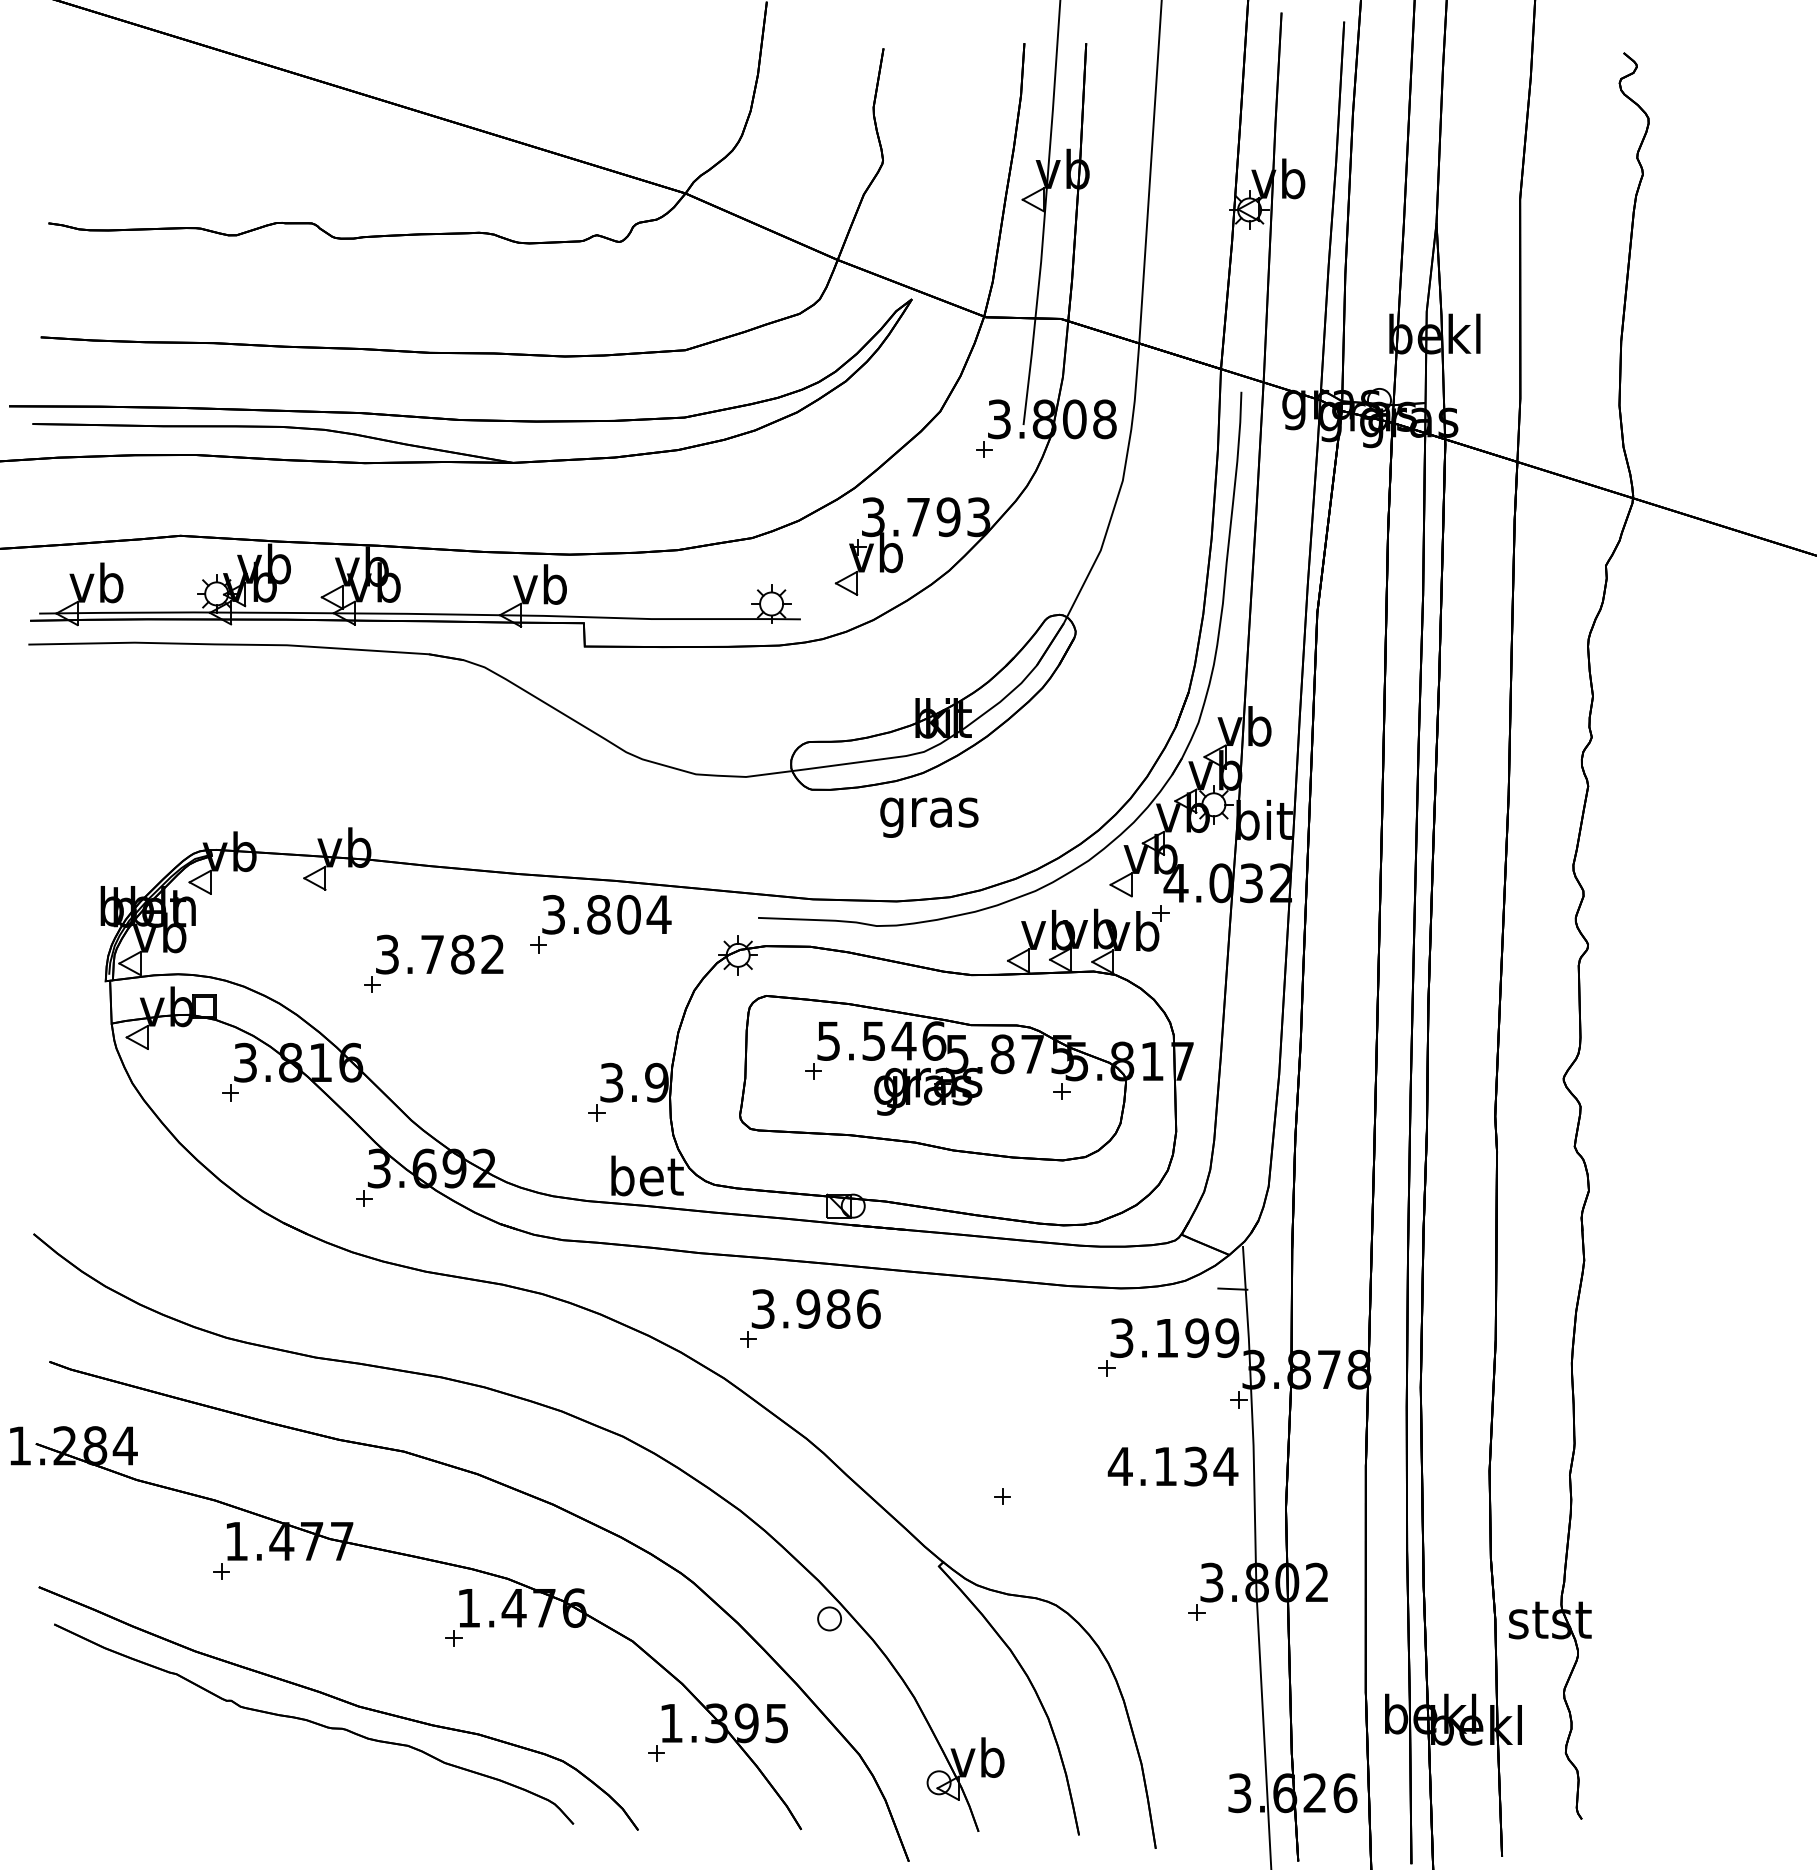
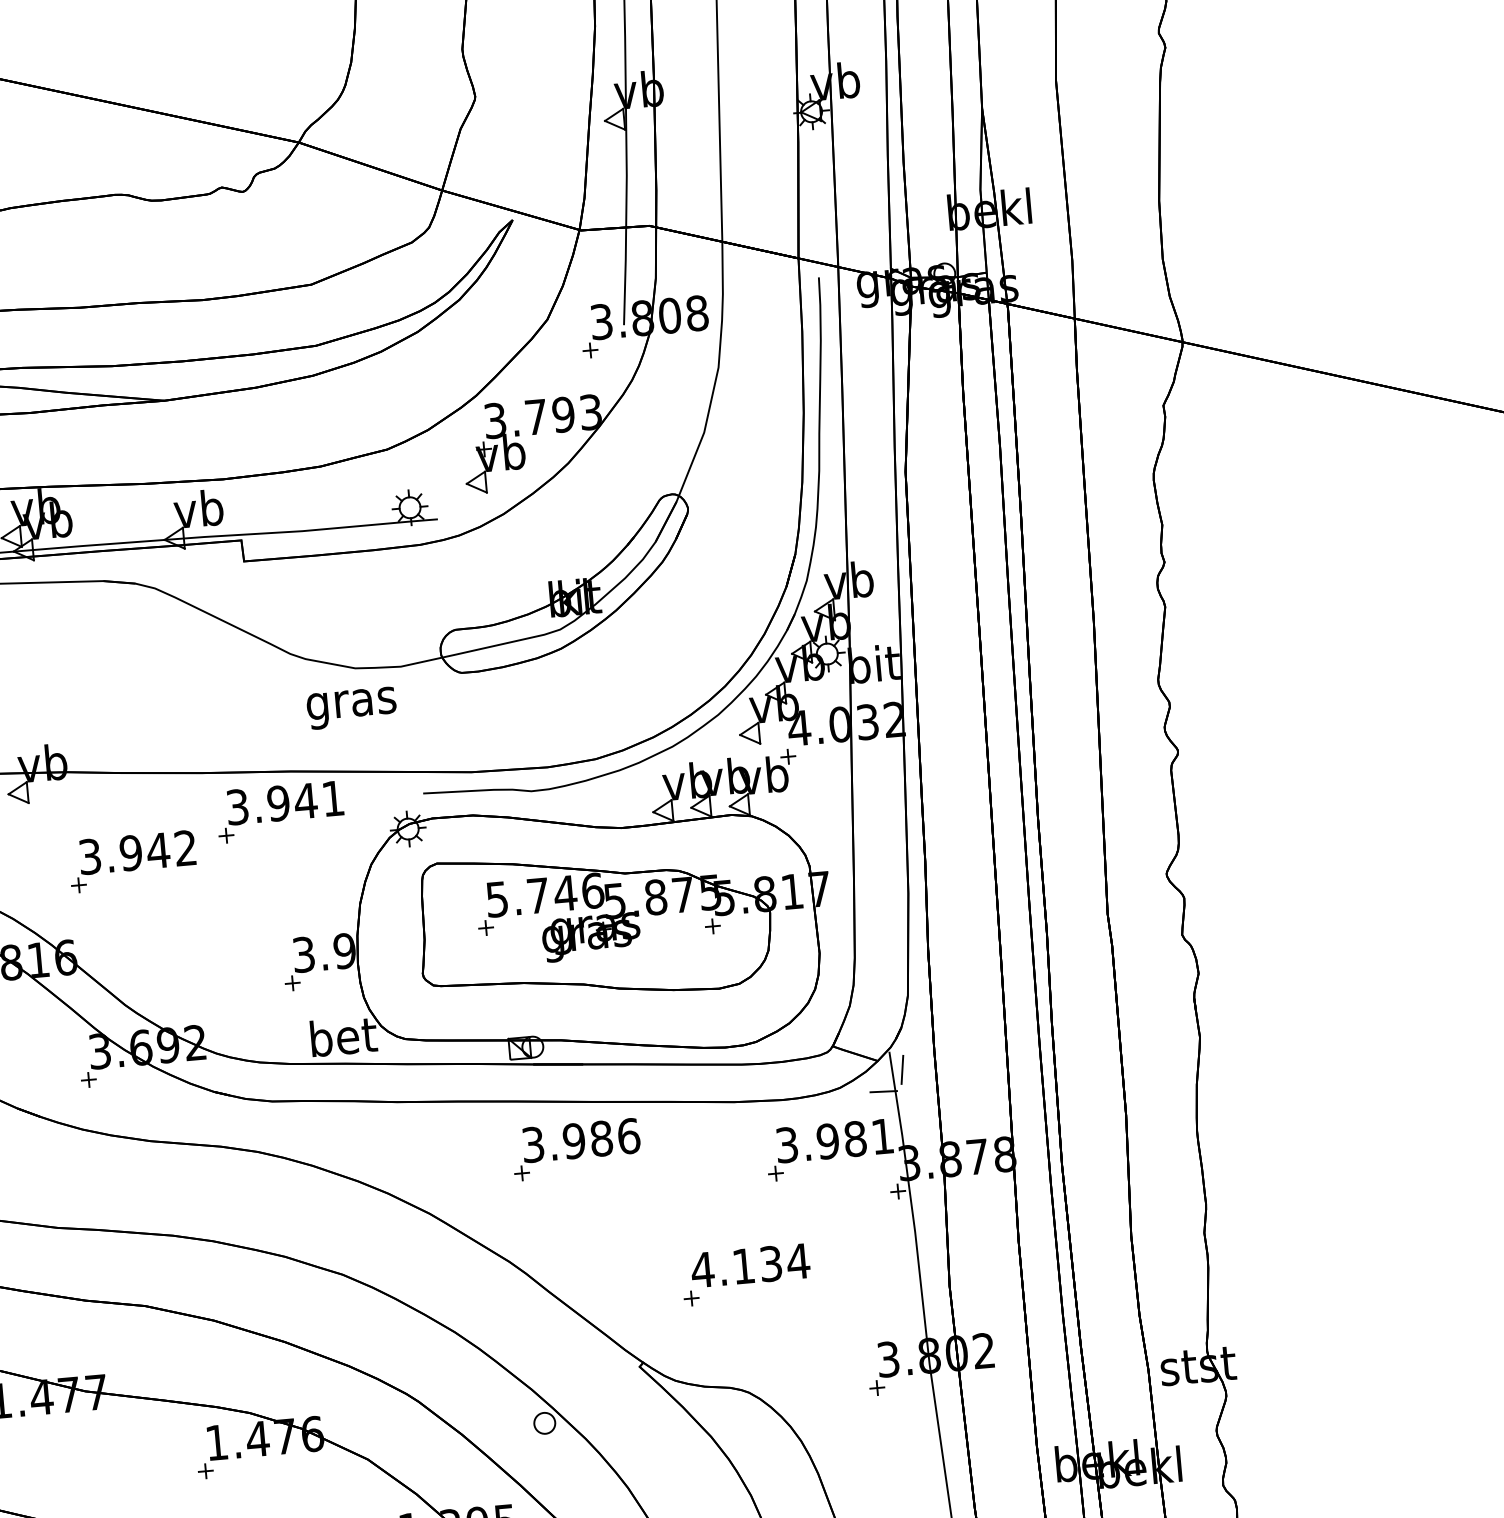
text: (929, 817) -> (351, 708), moved
text: (629, 914) -> (306, 800), 3.804 -> 3.941
text: (447, 954) -> (144, 851), 3.782 -> 3.942
text: (873, 1041) -> (537, 896), 5.546 -> 5.746
line: (1255, 1266) -> (902, 1069), added
part: (810, 1318) -> (576, 1149), moved
text: (1197, 1338) -> (855, 1139), 3.199 -> 3.981
text: (1172, 1466) -> (749, 1265), moved

